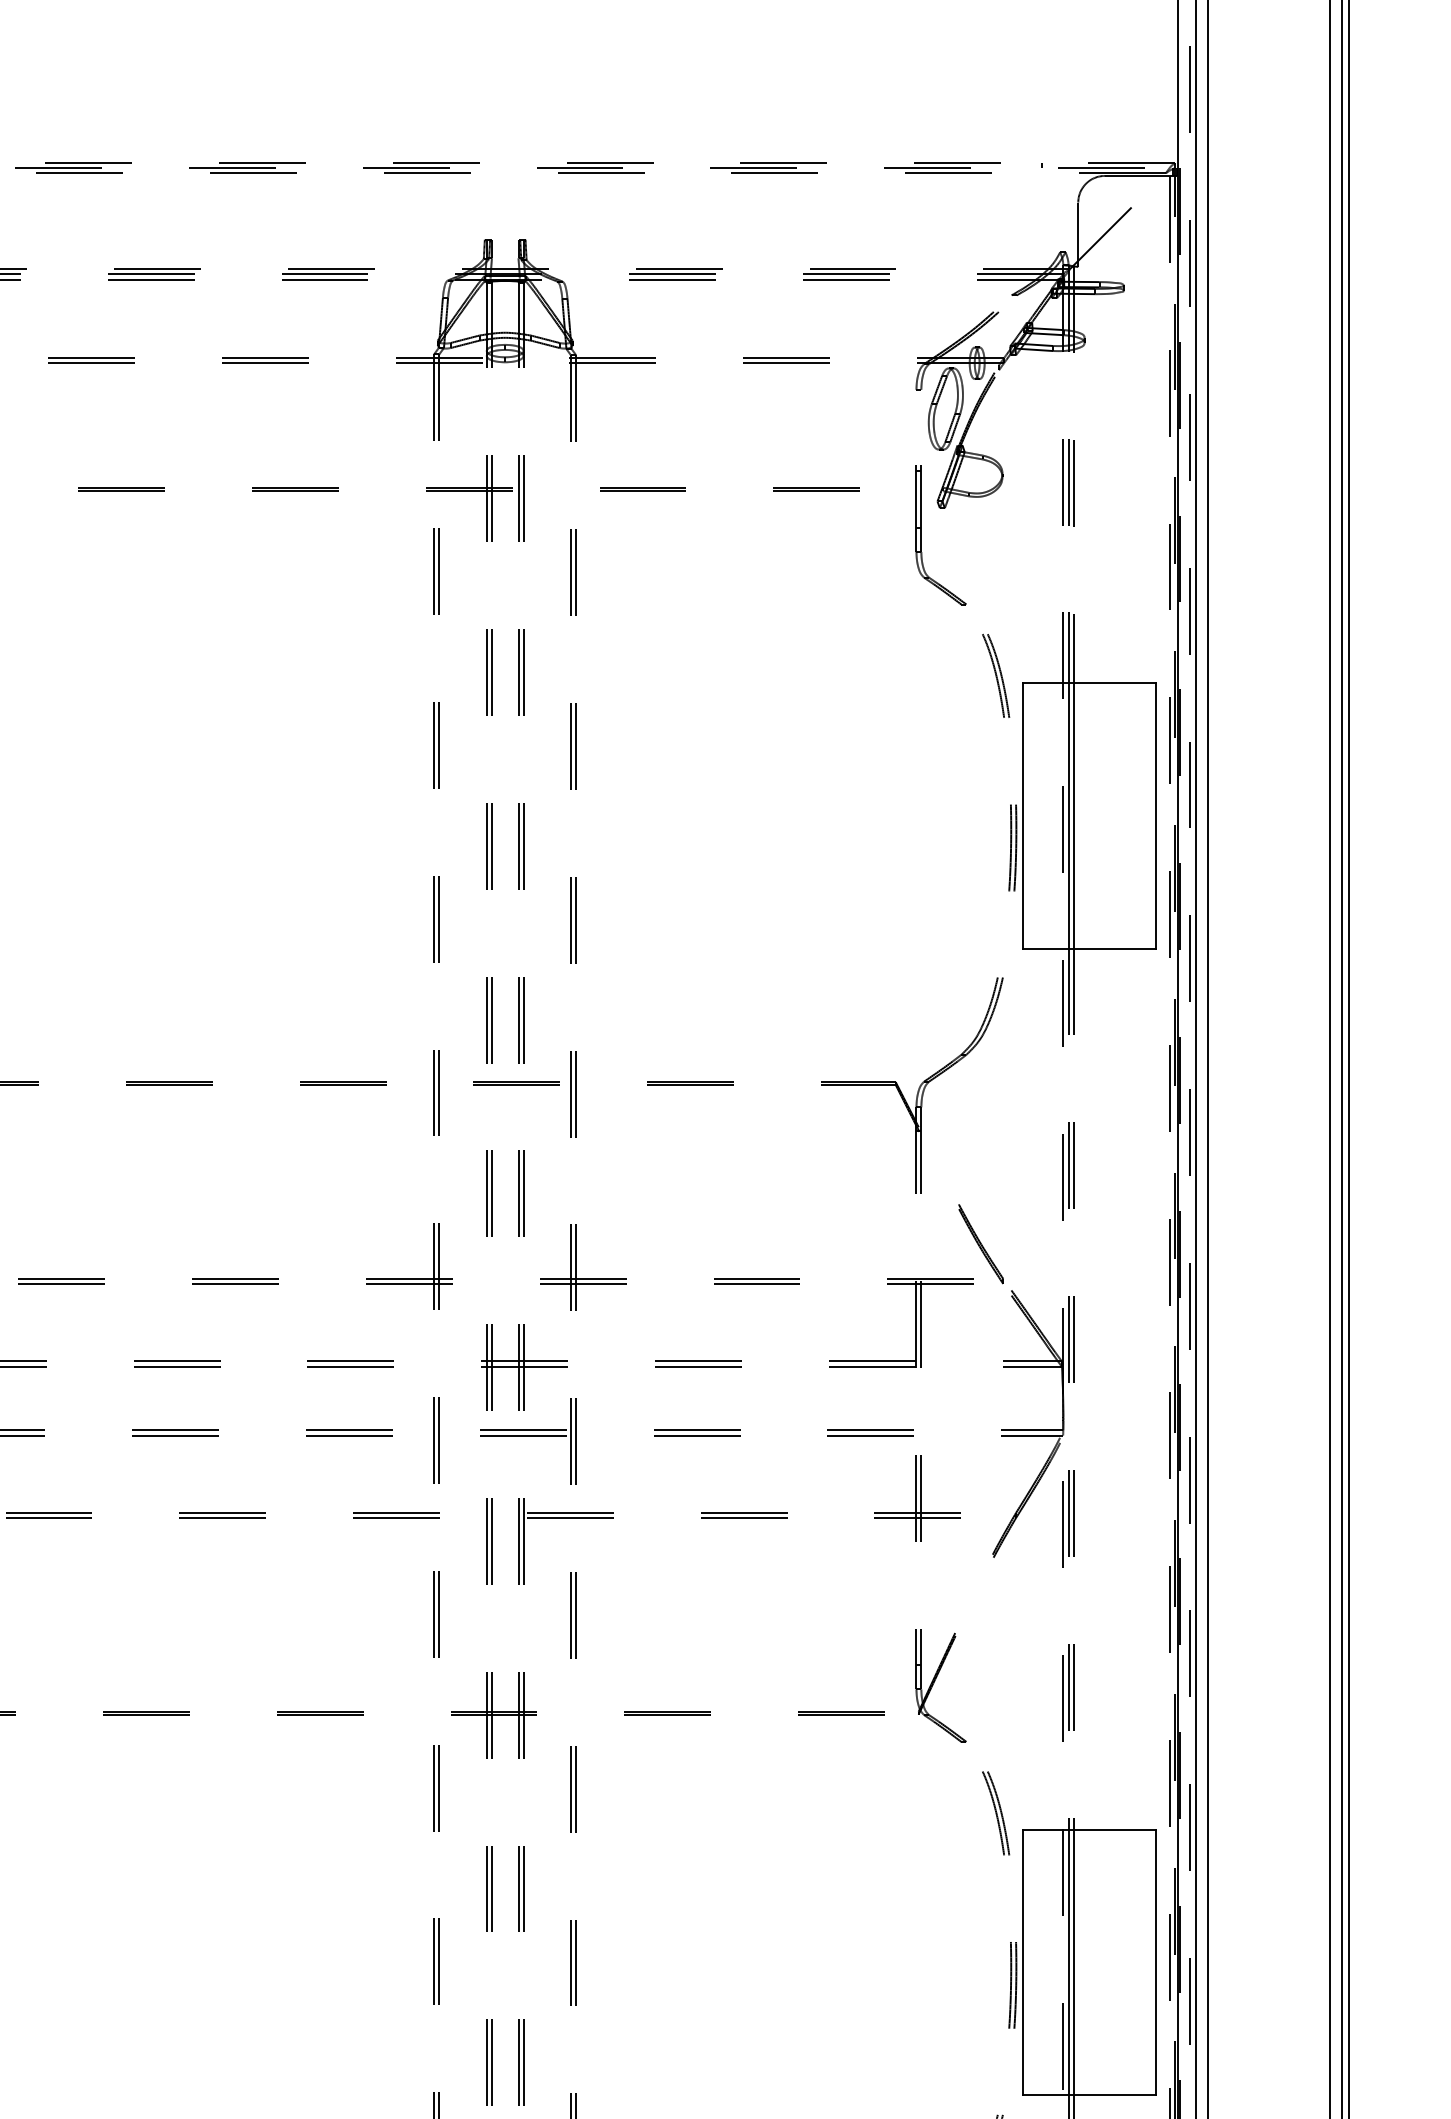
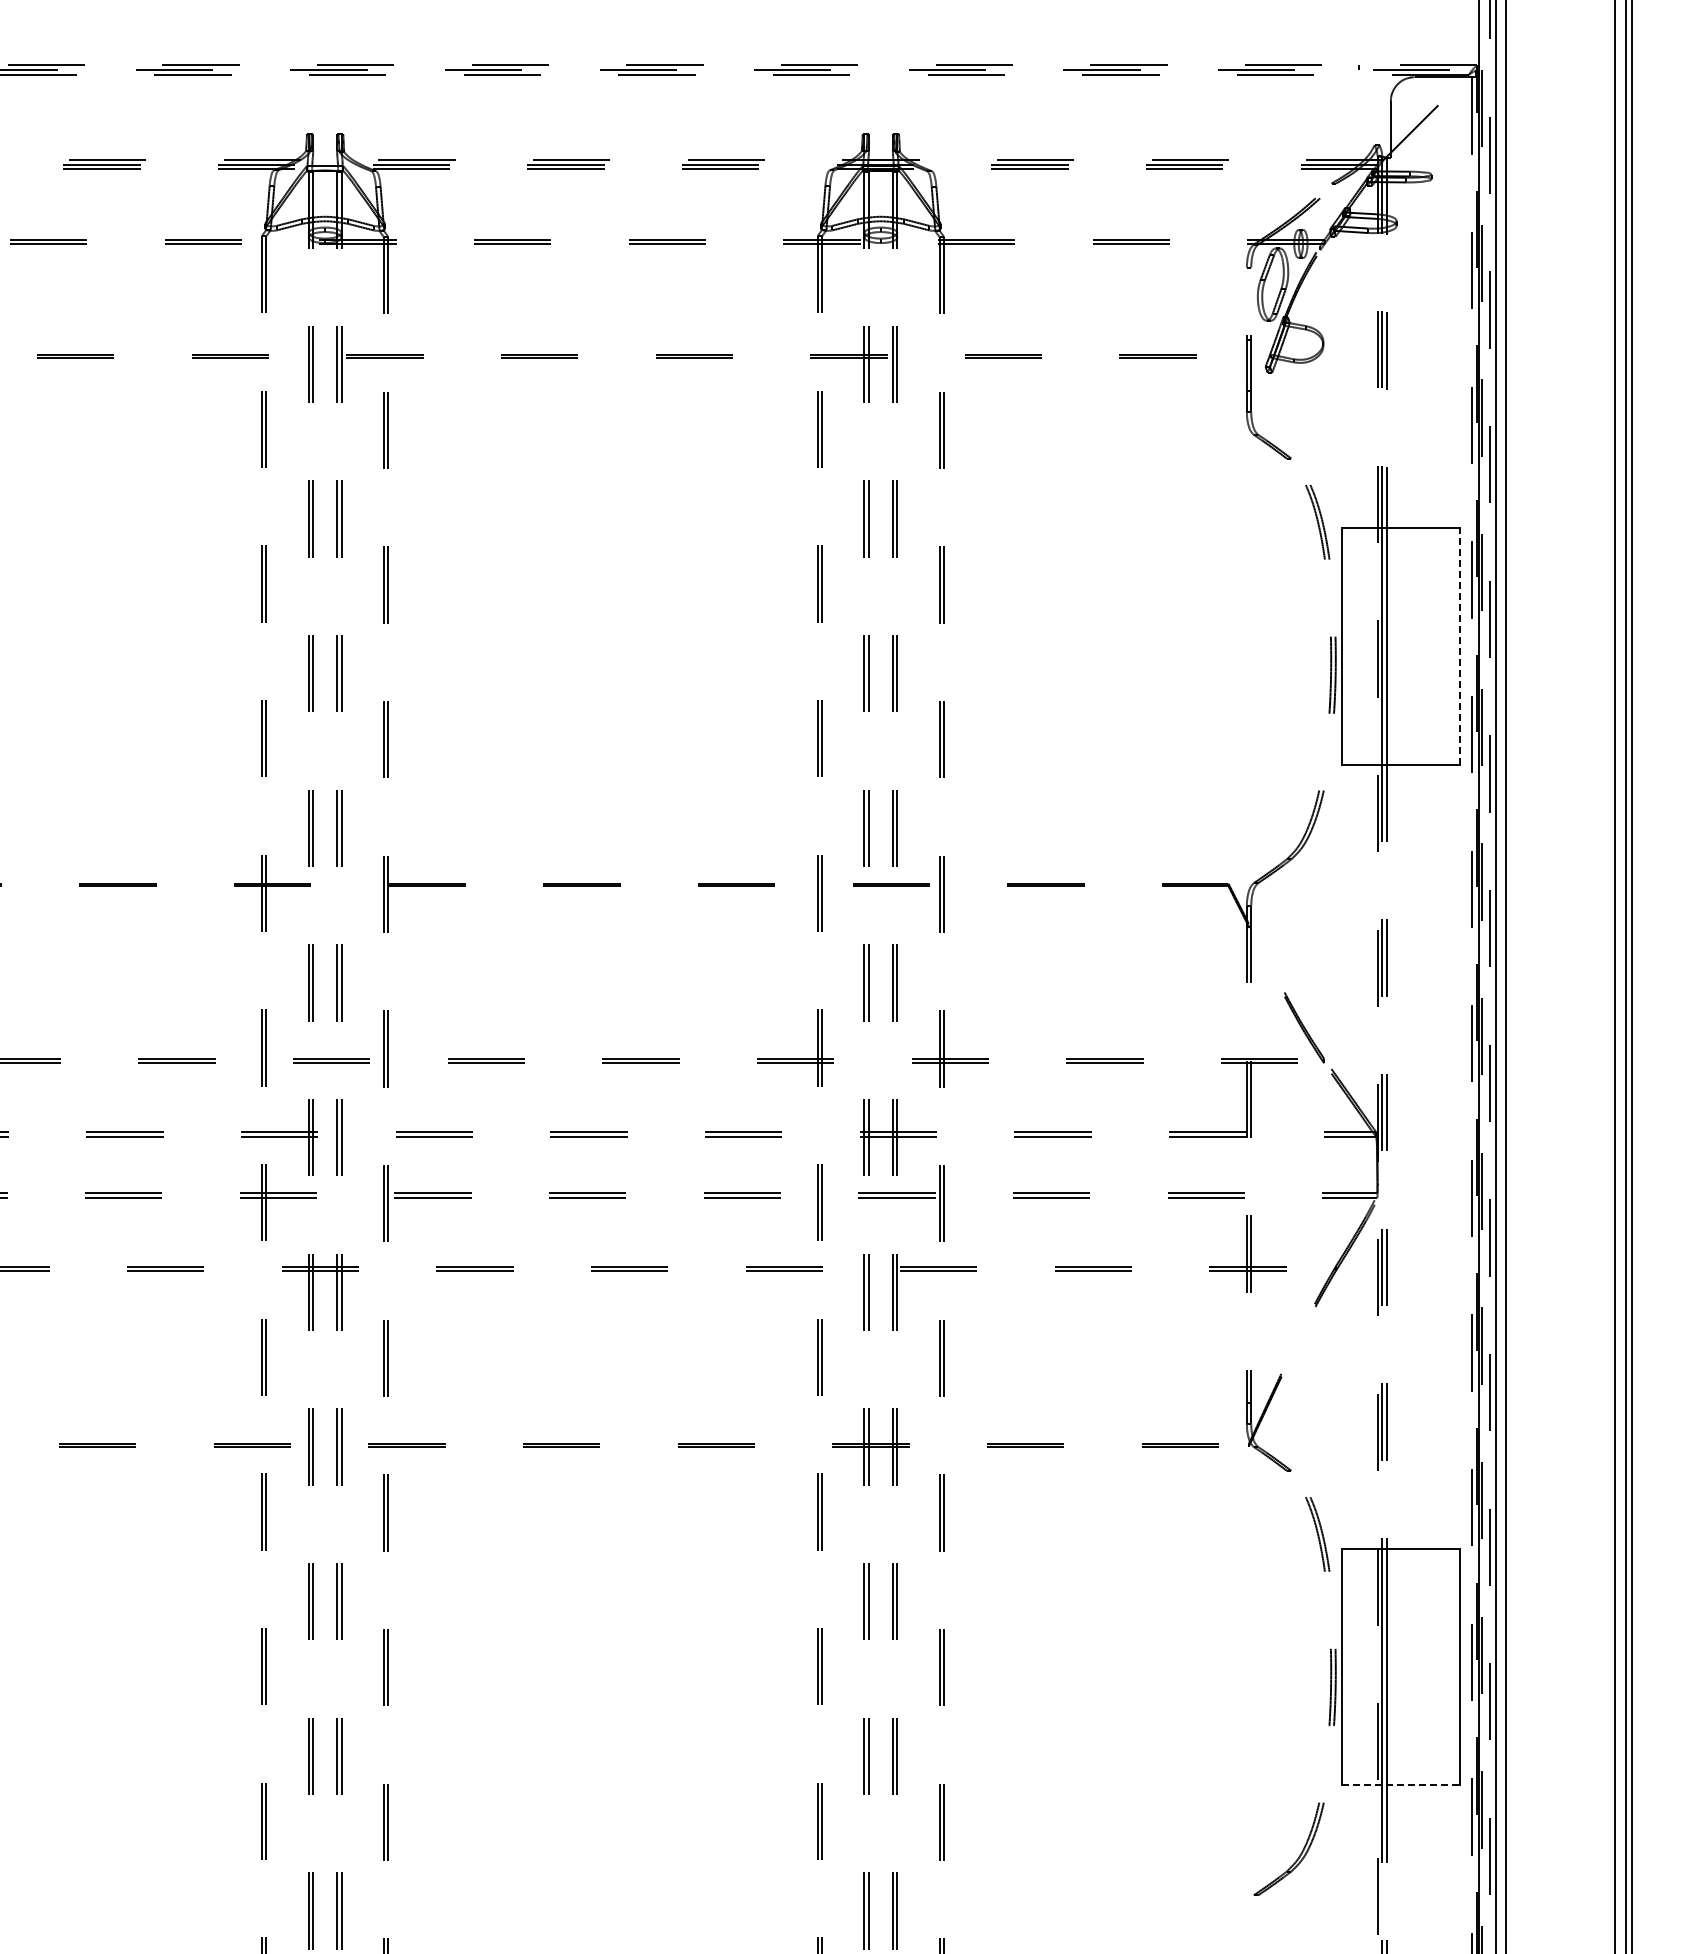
line: (1156, 815) -> (1460, 646), solid -> dashed
line: (1090, 2095) -> (1401, 1785), solid -> dashed

